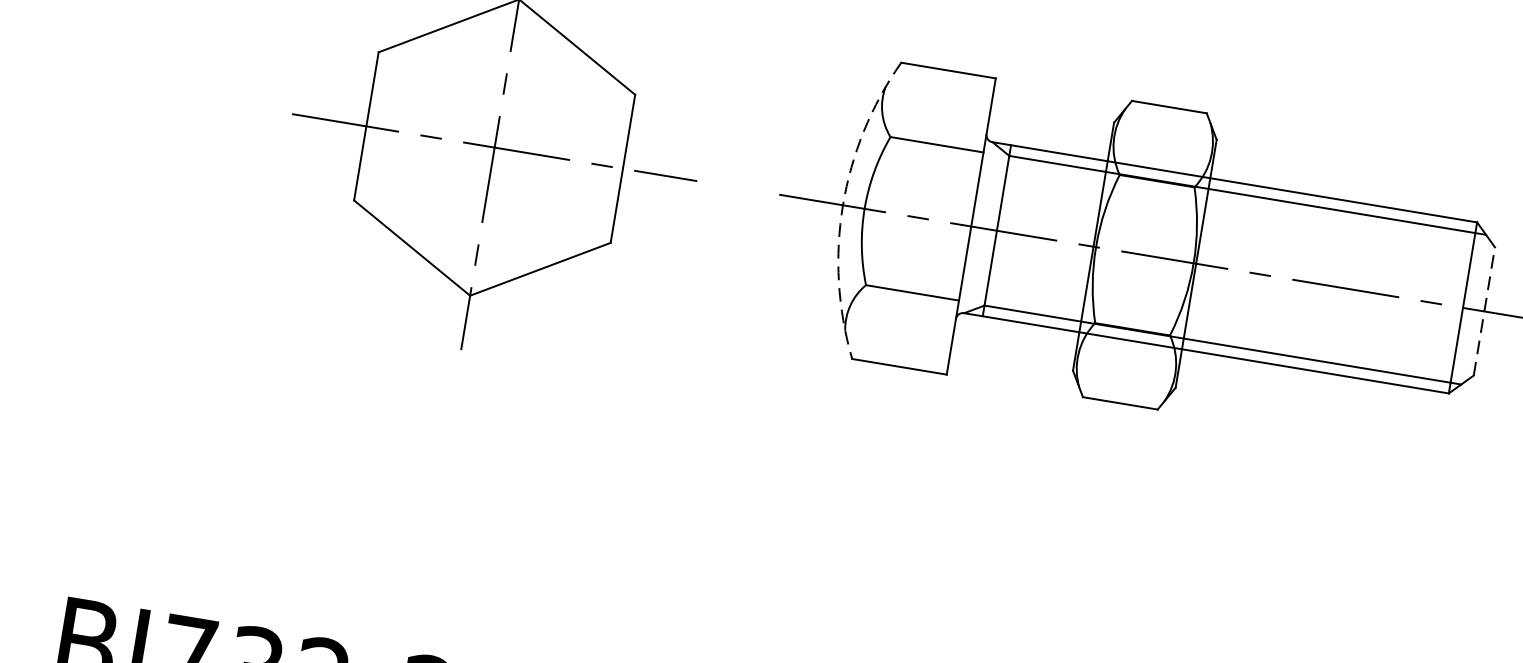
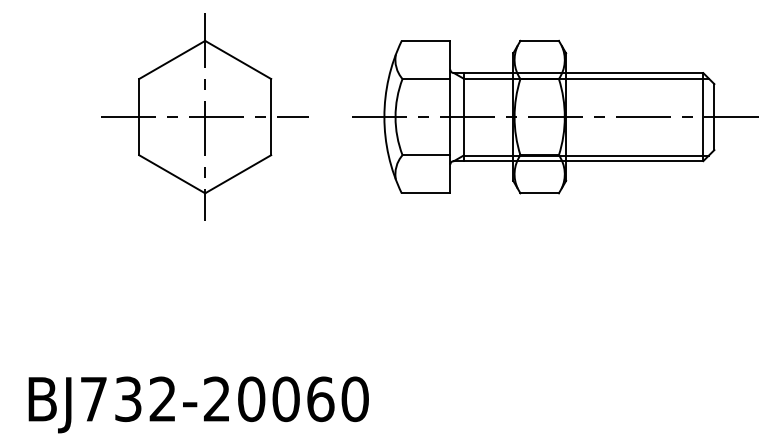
arc: (843, 206) -> (384, 117), dashed -> solid
line: (1484, 312) -> (714, 117), dashed -> solid

